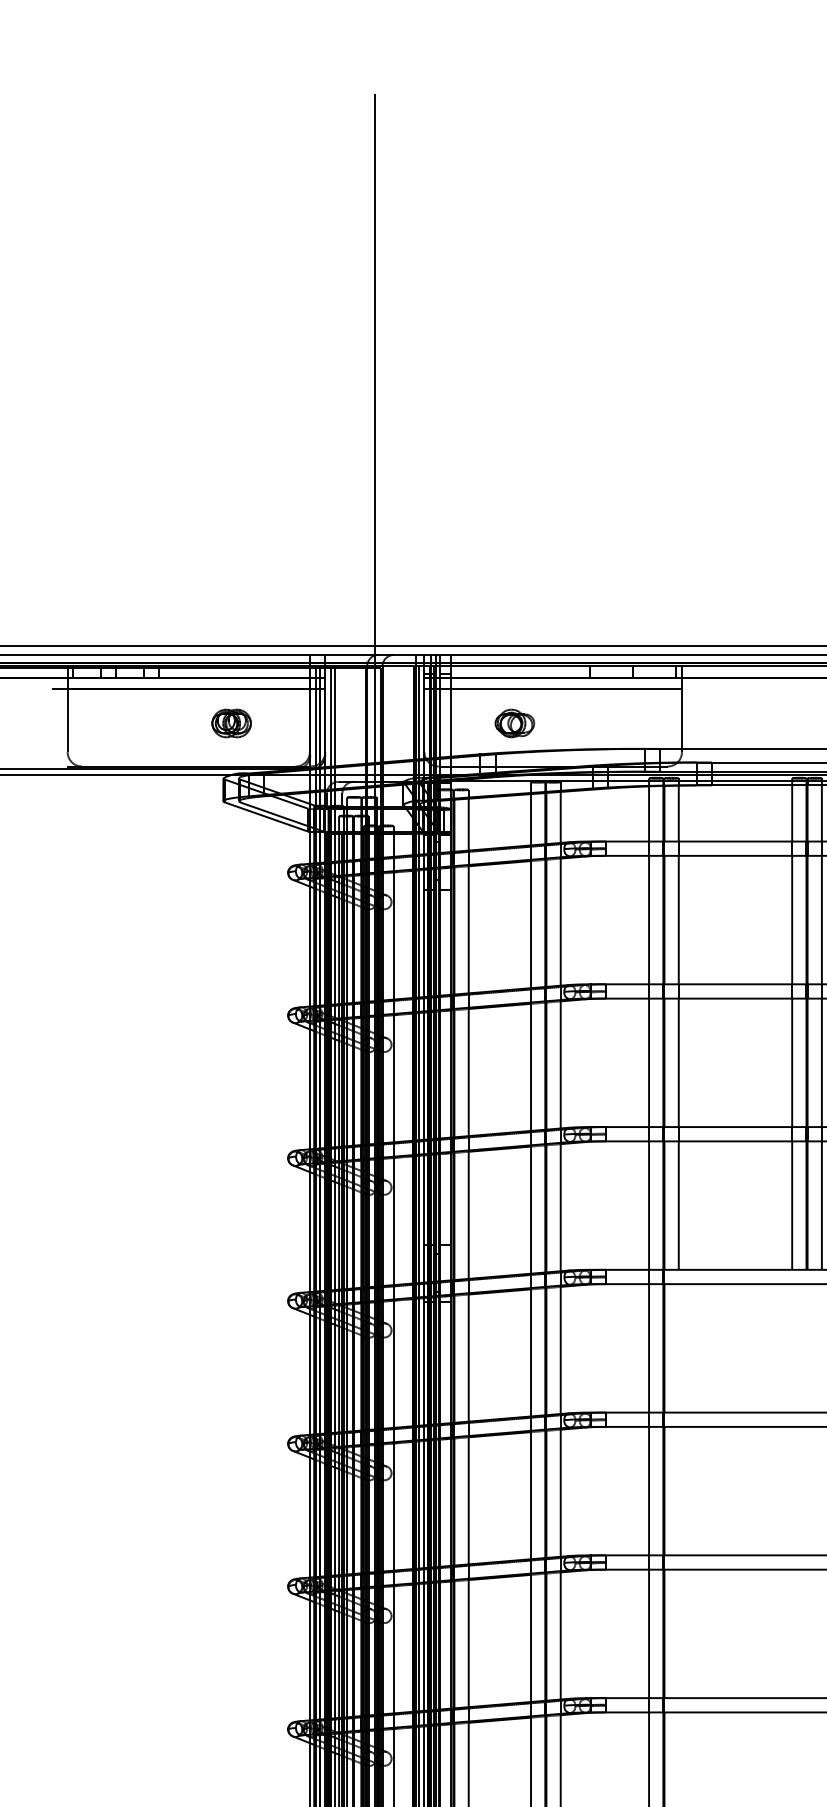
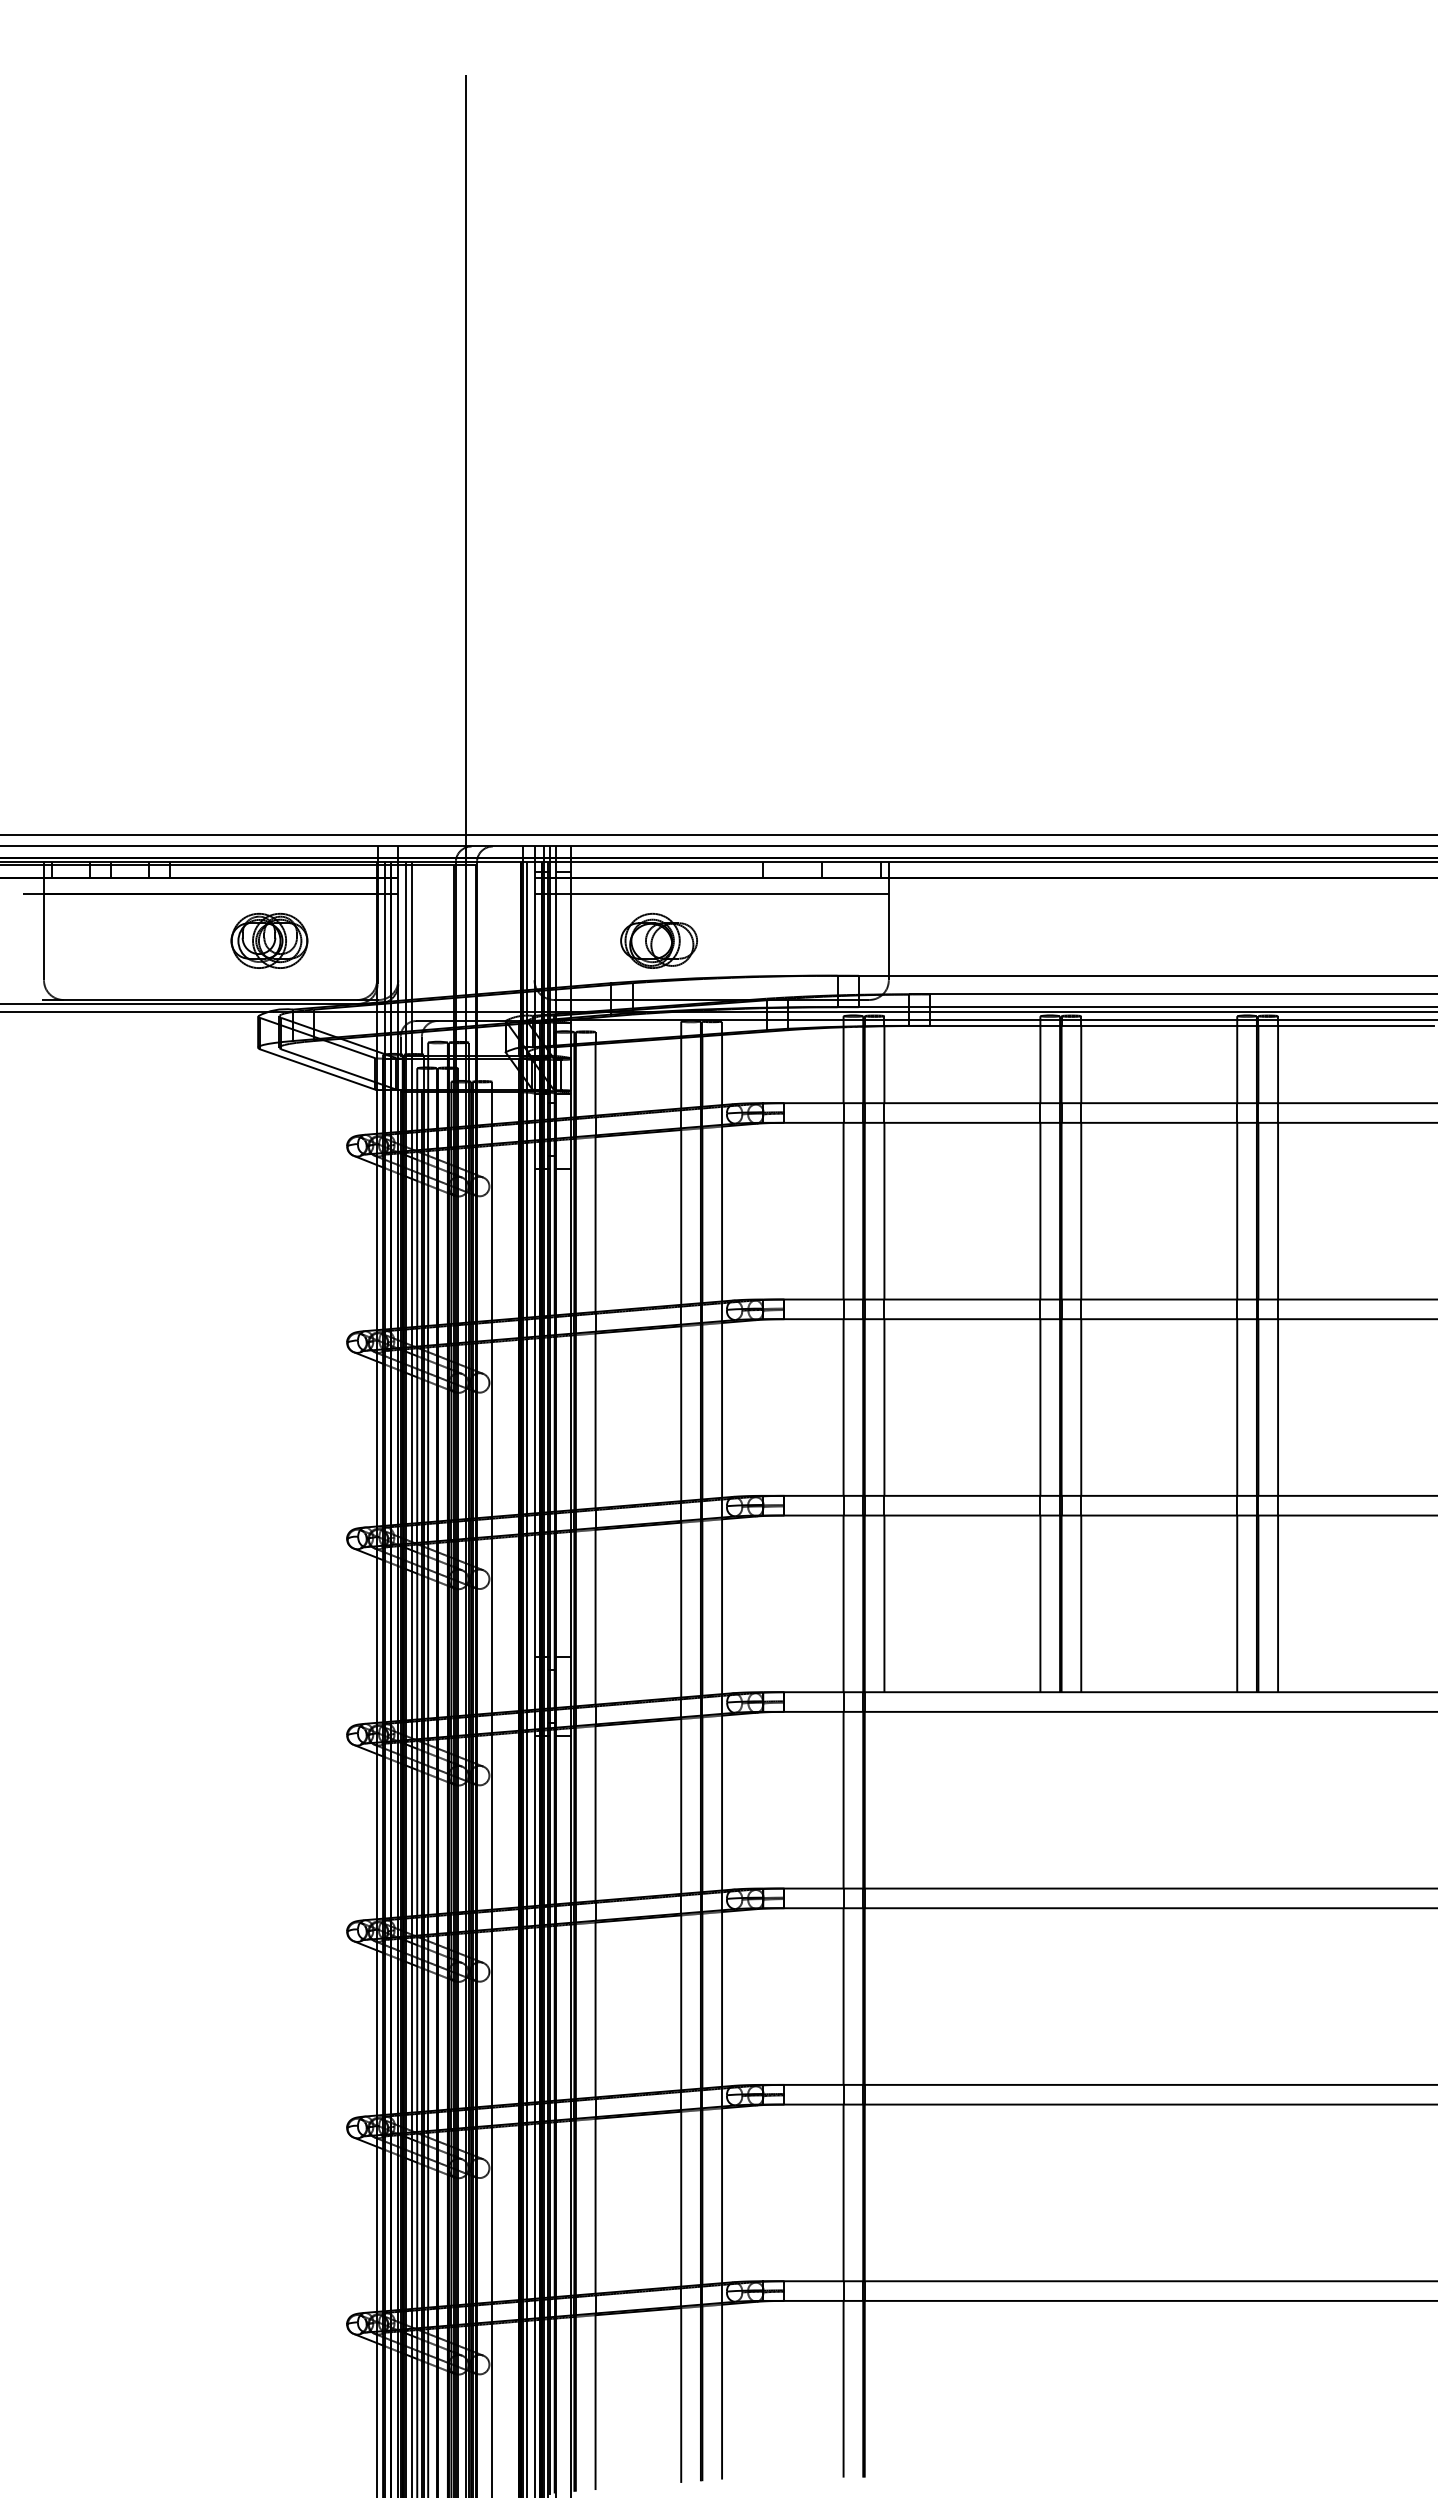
part: (231, 723) -> (269, 940), size x1.43
part: (514, 723) -> (658, 940), size x1.43

